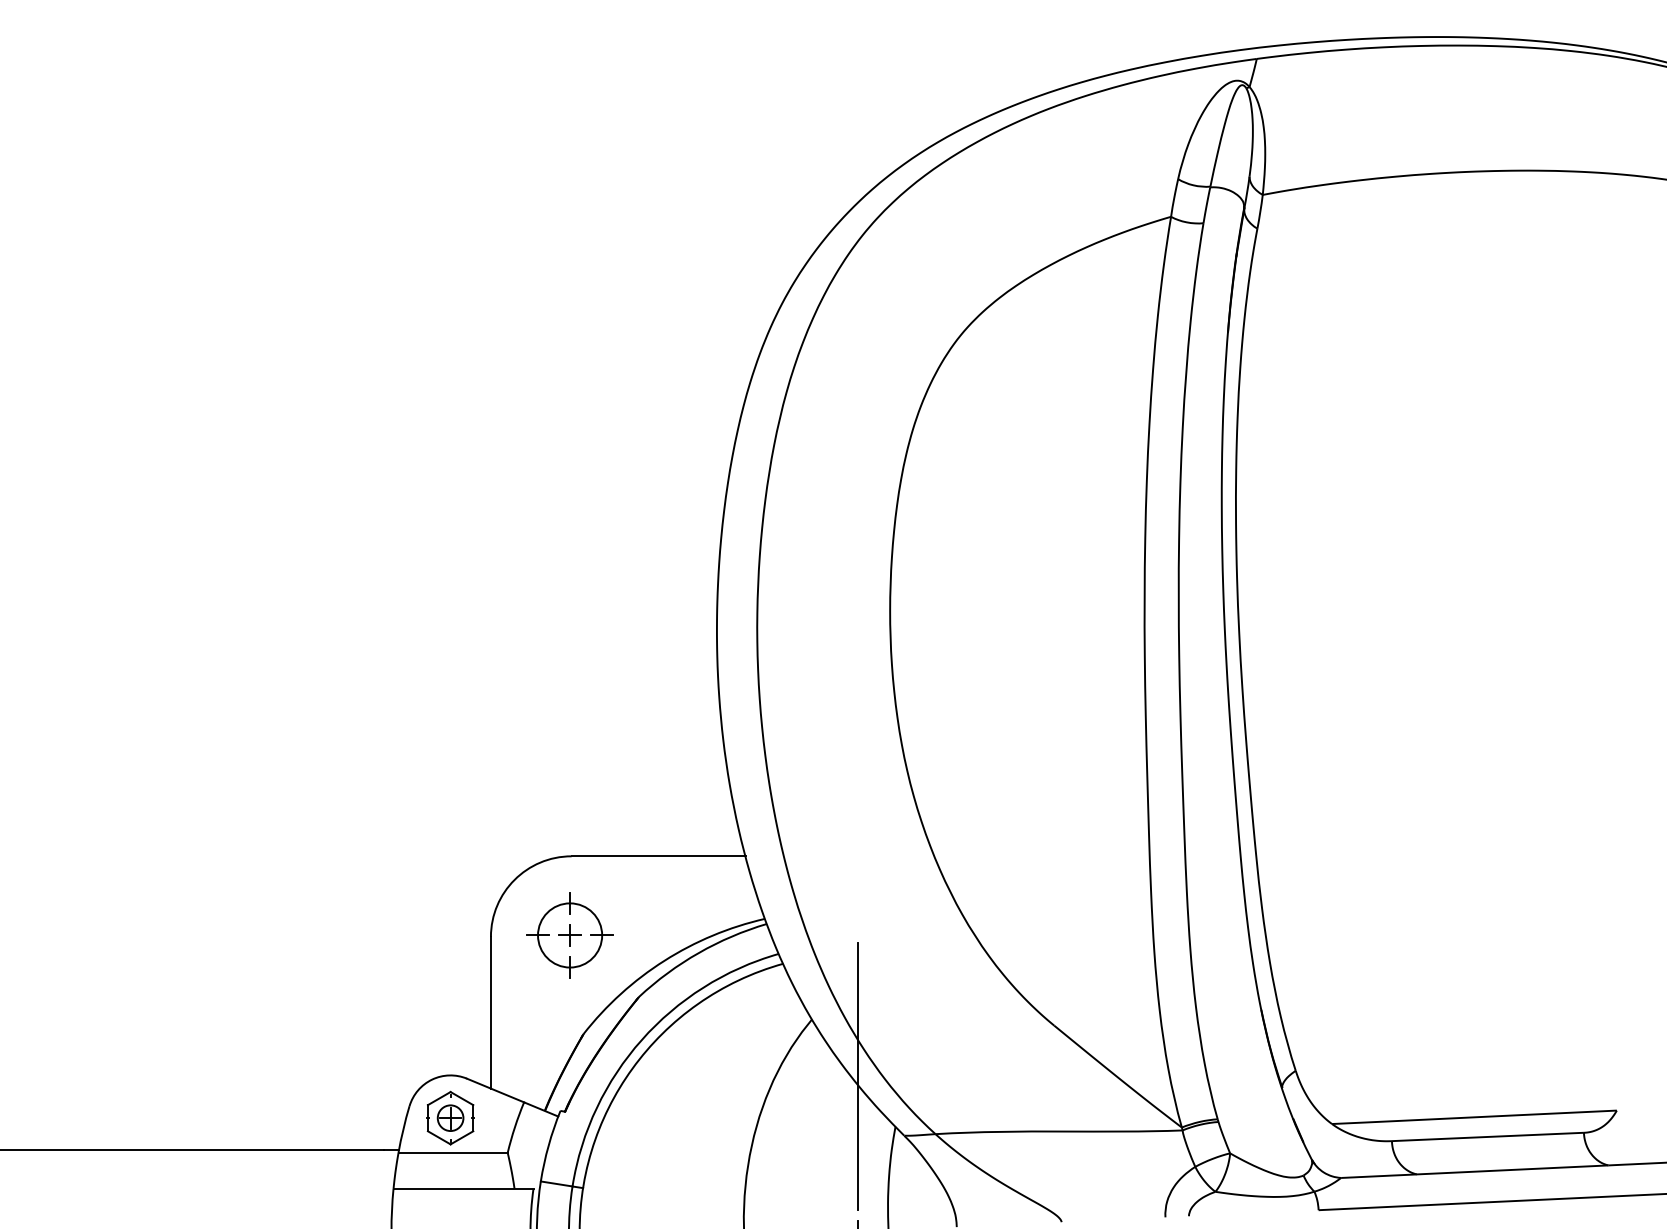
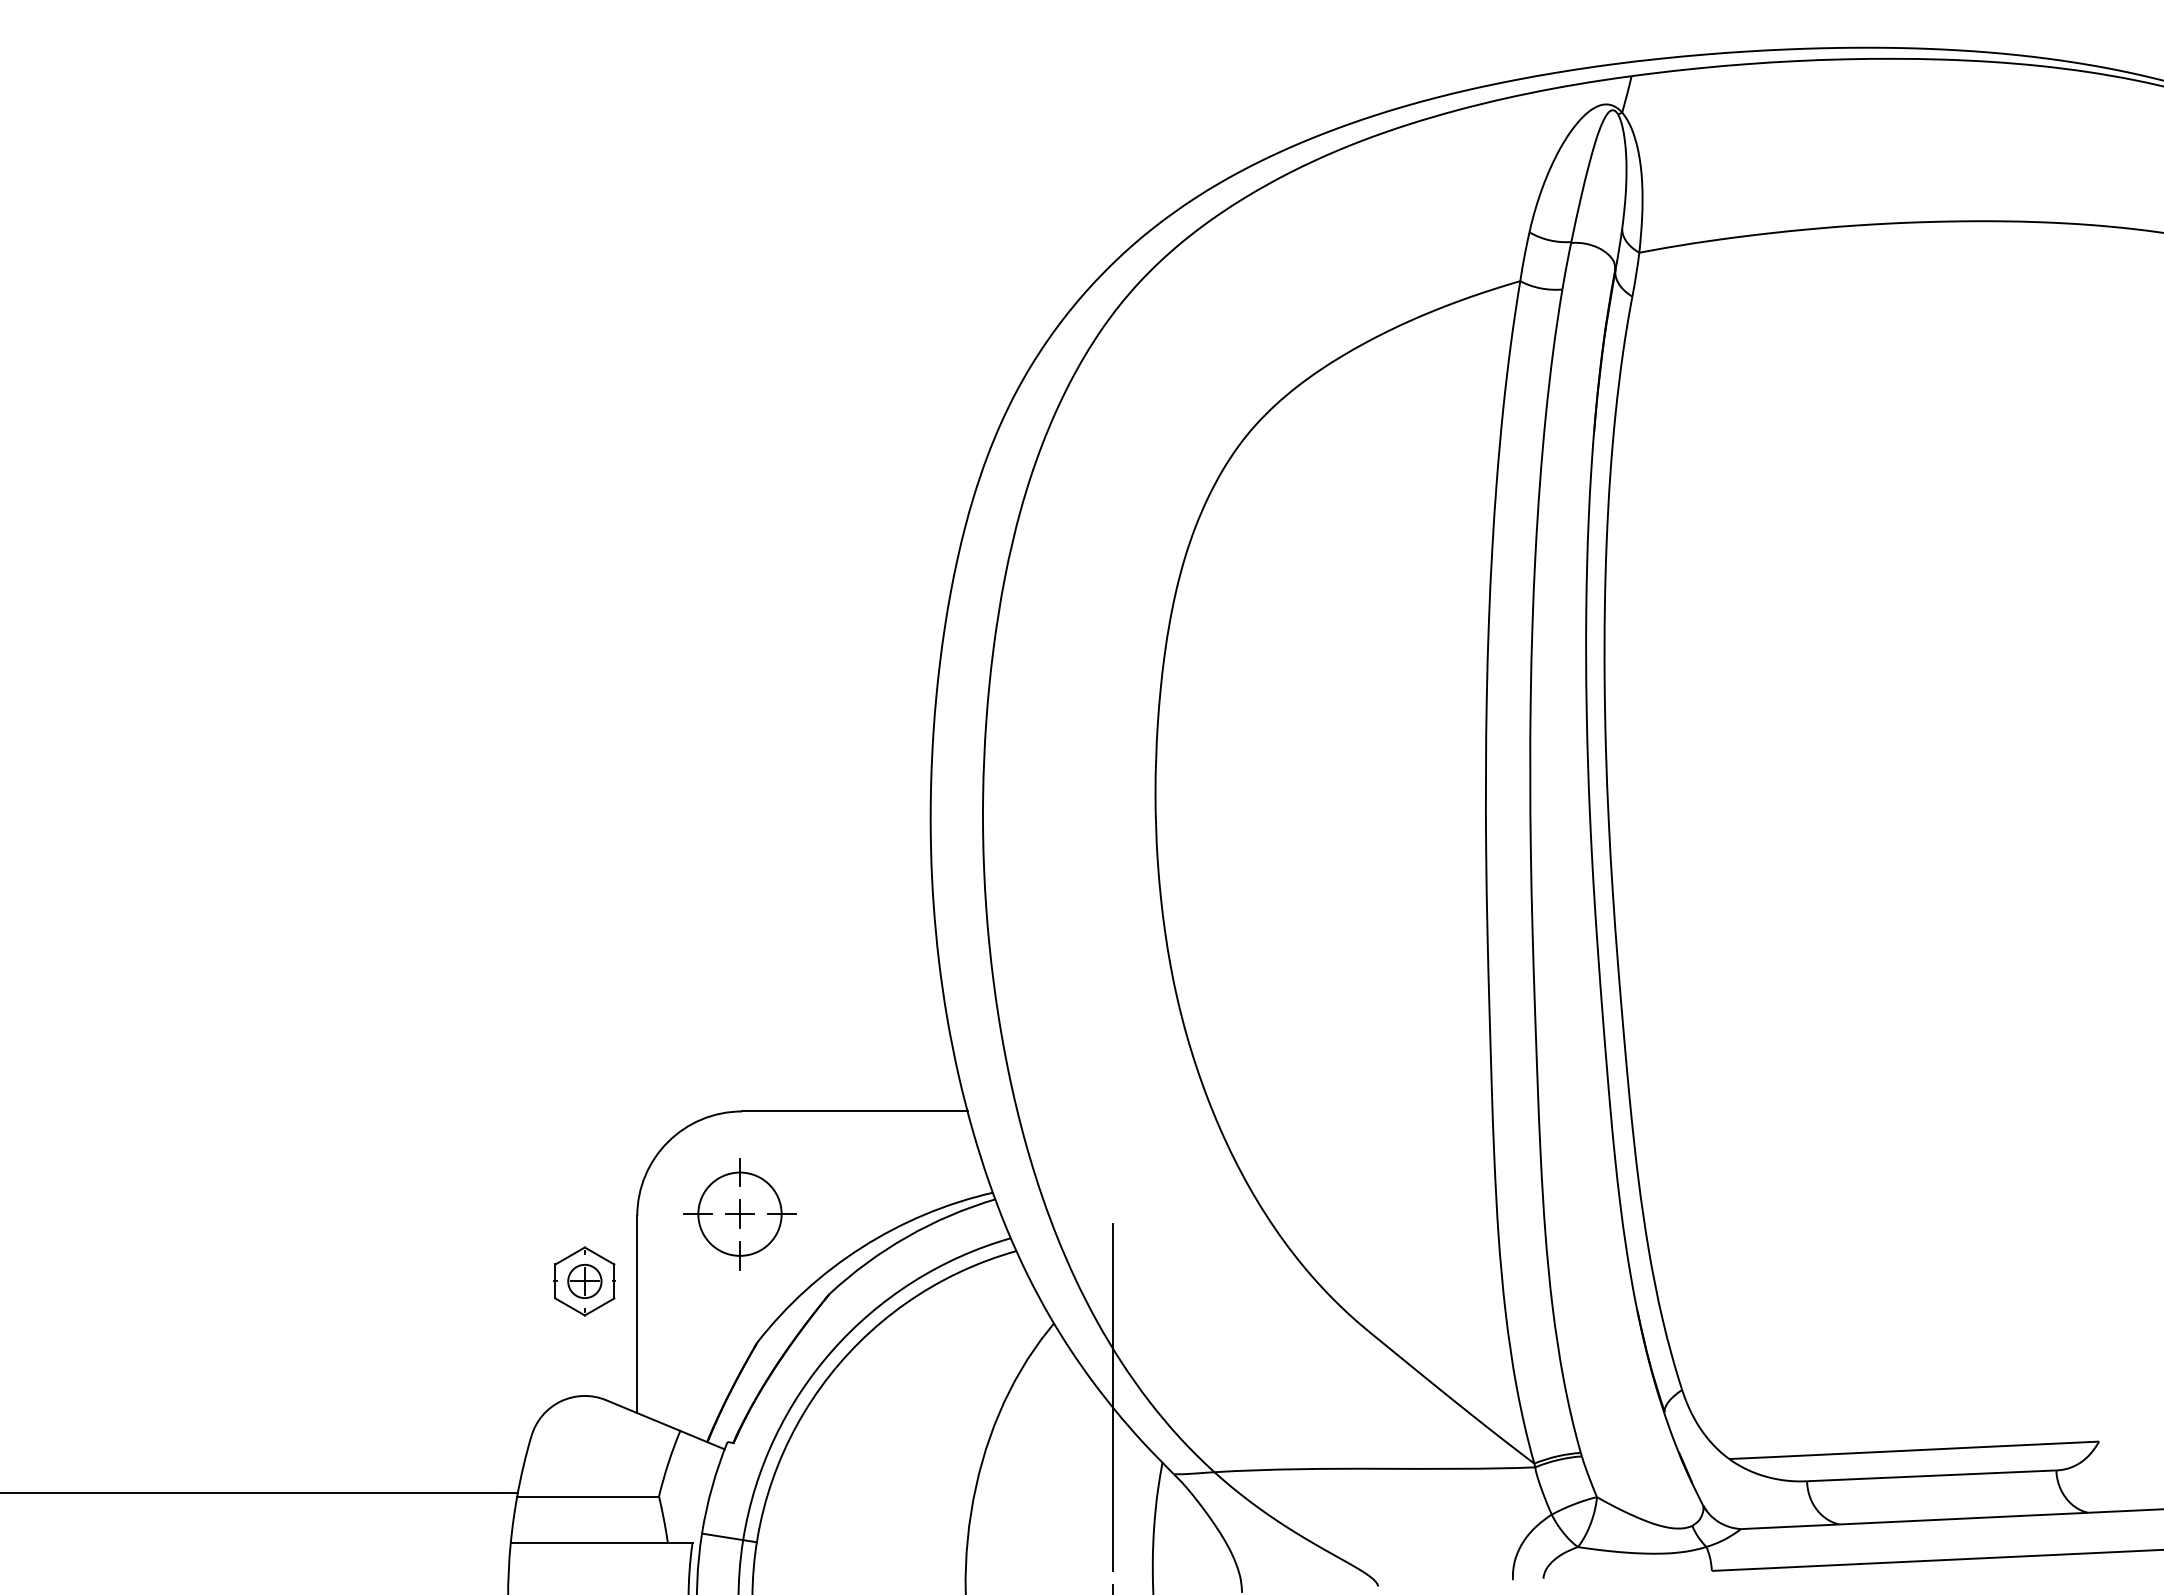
part: (450, 1118) -> (584, 1281), moved

